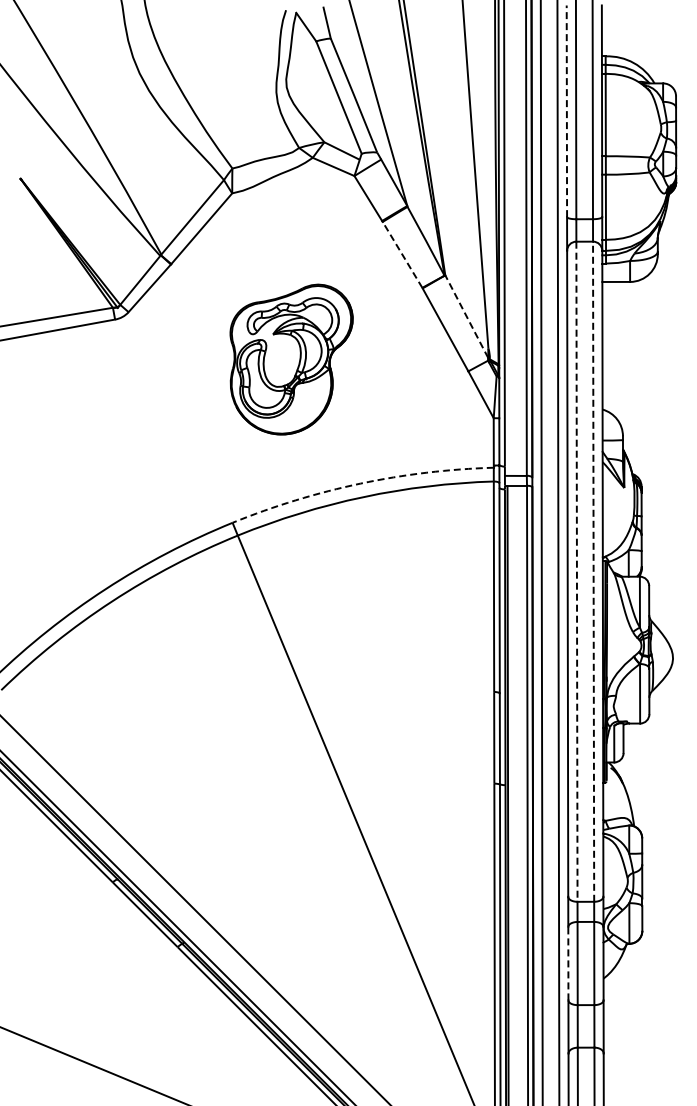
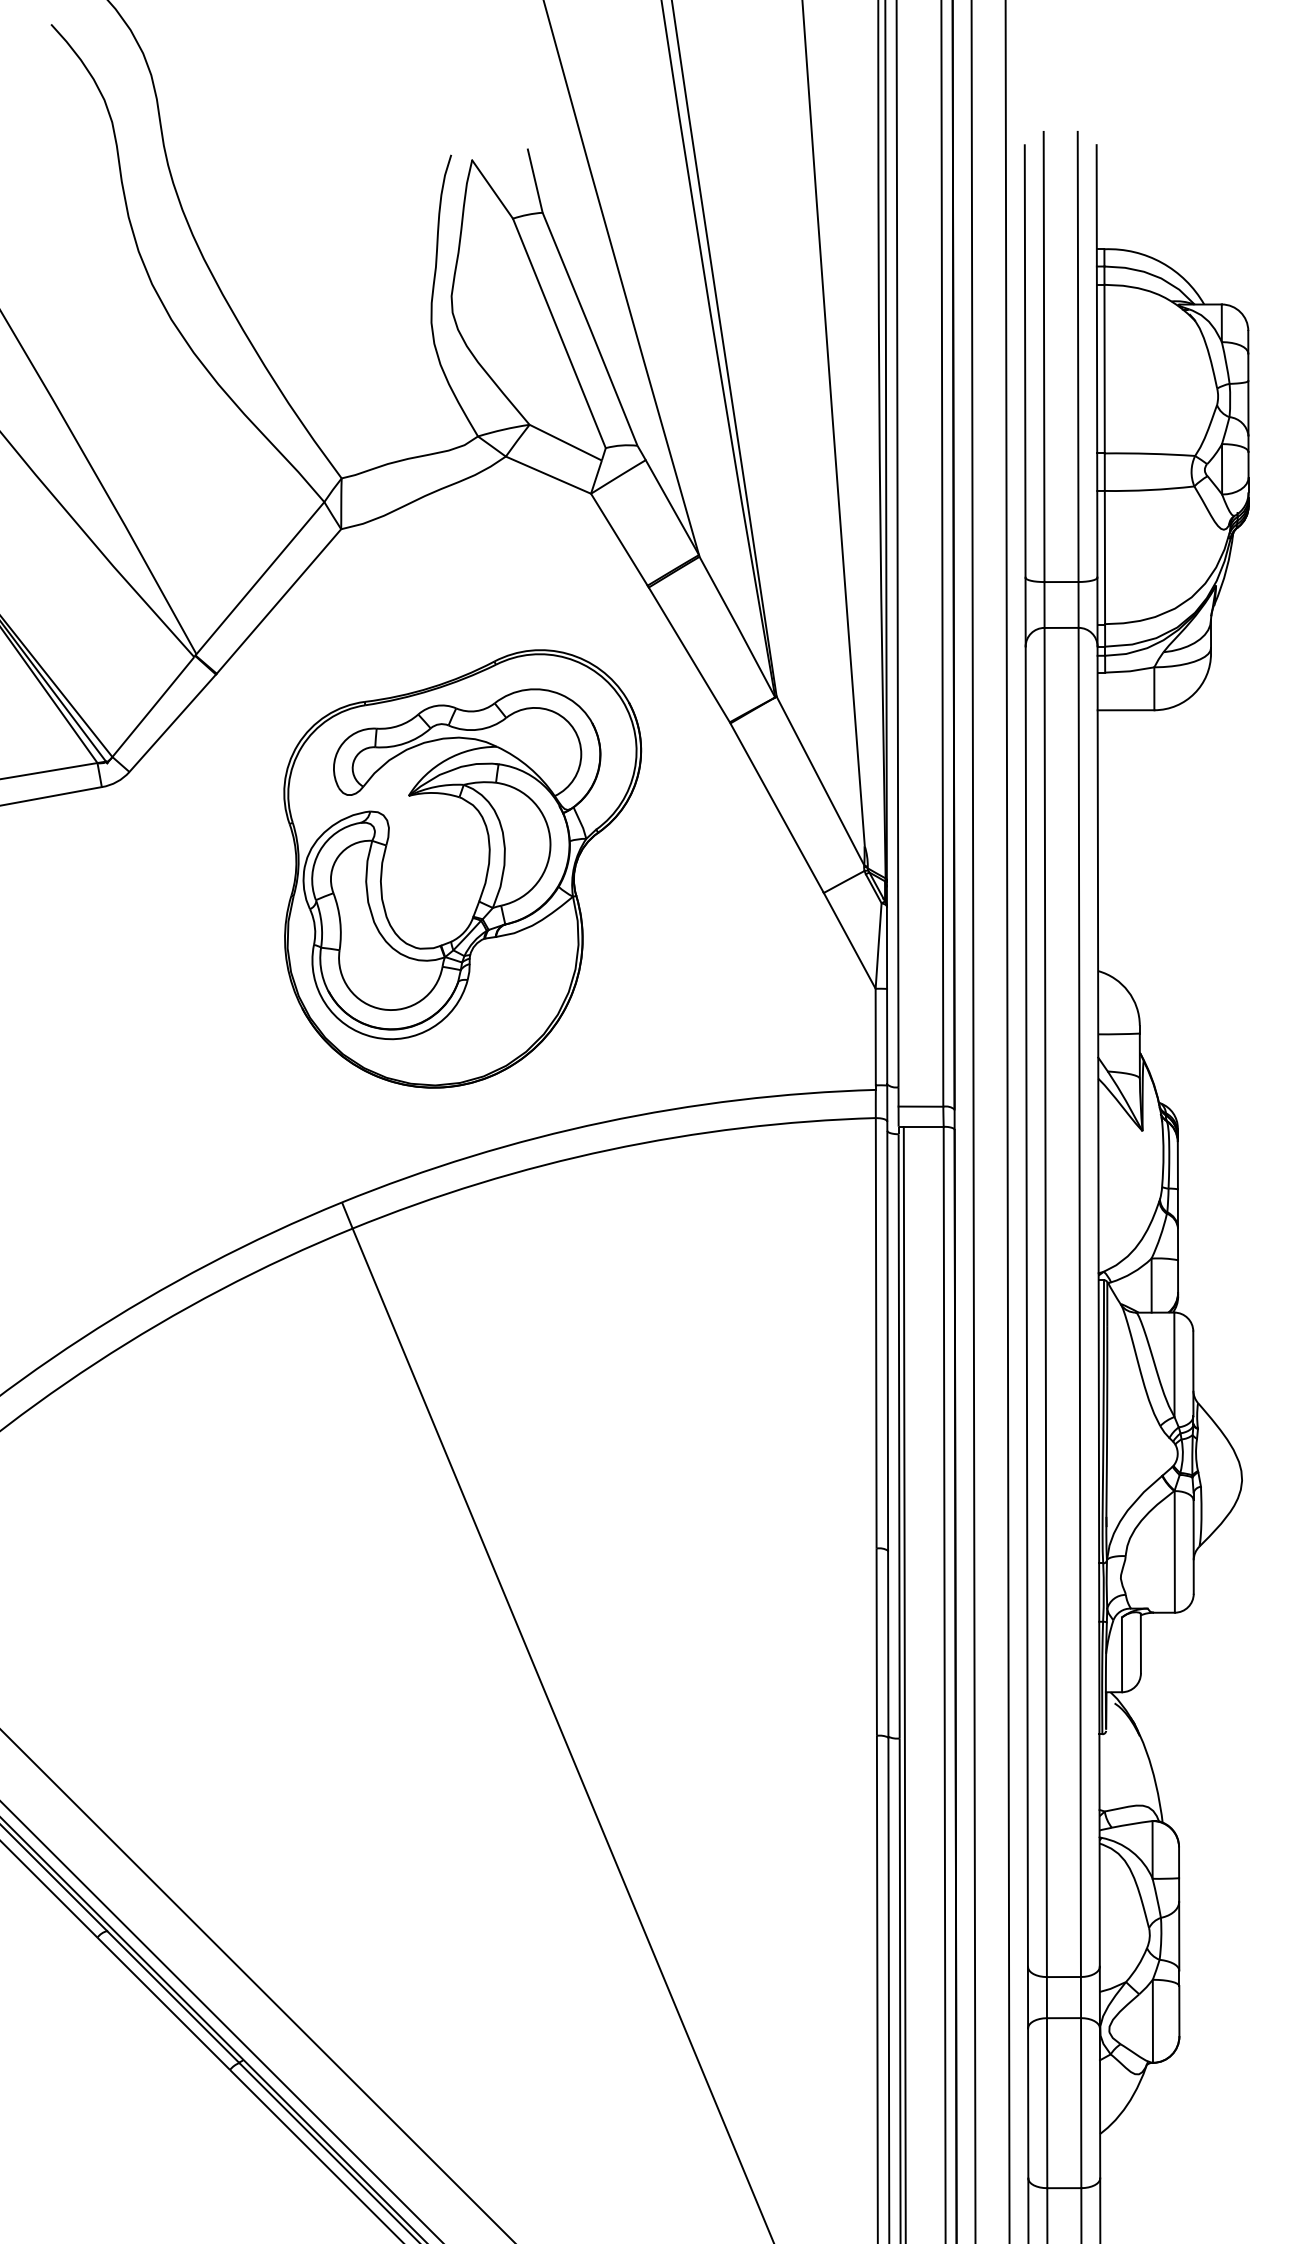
line: (566, 111) -> (1024, 361), dashed -> solid
line: (402, 254) -> (689, 654), dashed -> solid
line: (466, 316) -> (820, 780), dashed -> solid
part: (291, 359) -> (462, 868), size x1.43
arc: (360, 483) -> (603, 1122), dashed -> solid
line: (593, 571) -> (1079, 1301), dashed -> solid
line: (576, 572) -> (1044, 1304), dashed -> solid
line: (568, 963) -> (1028, 2103), dashed -> solid

